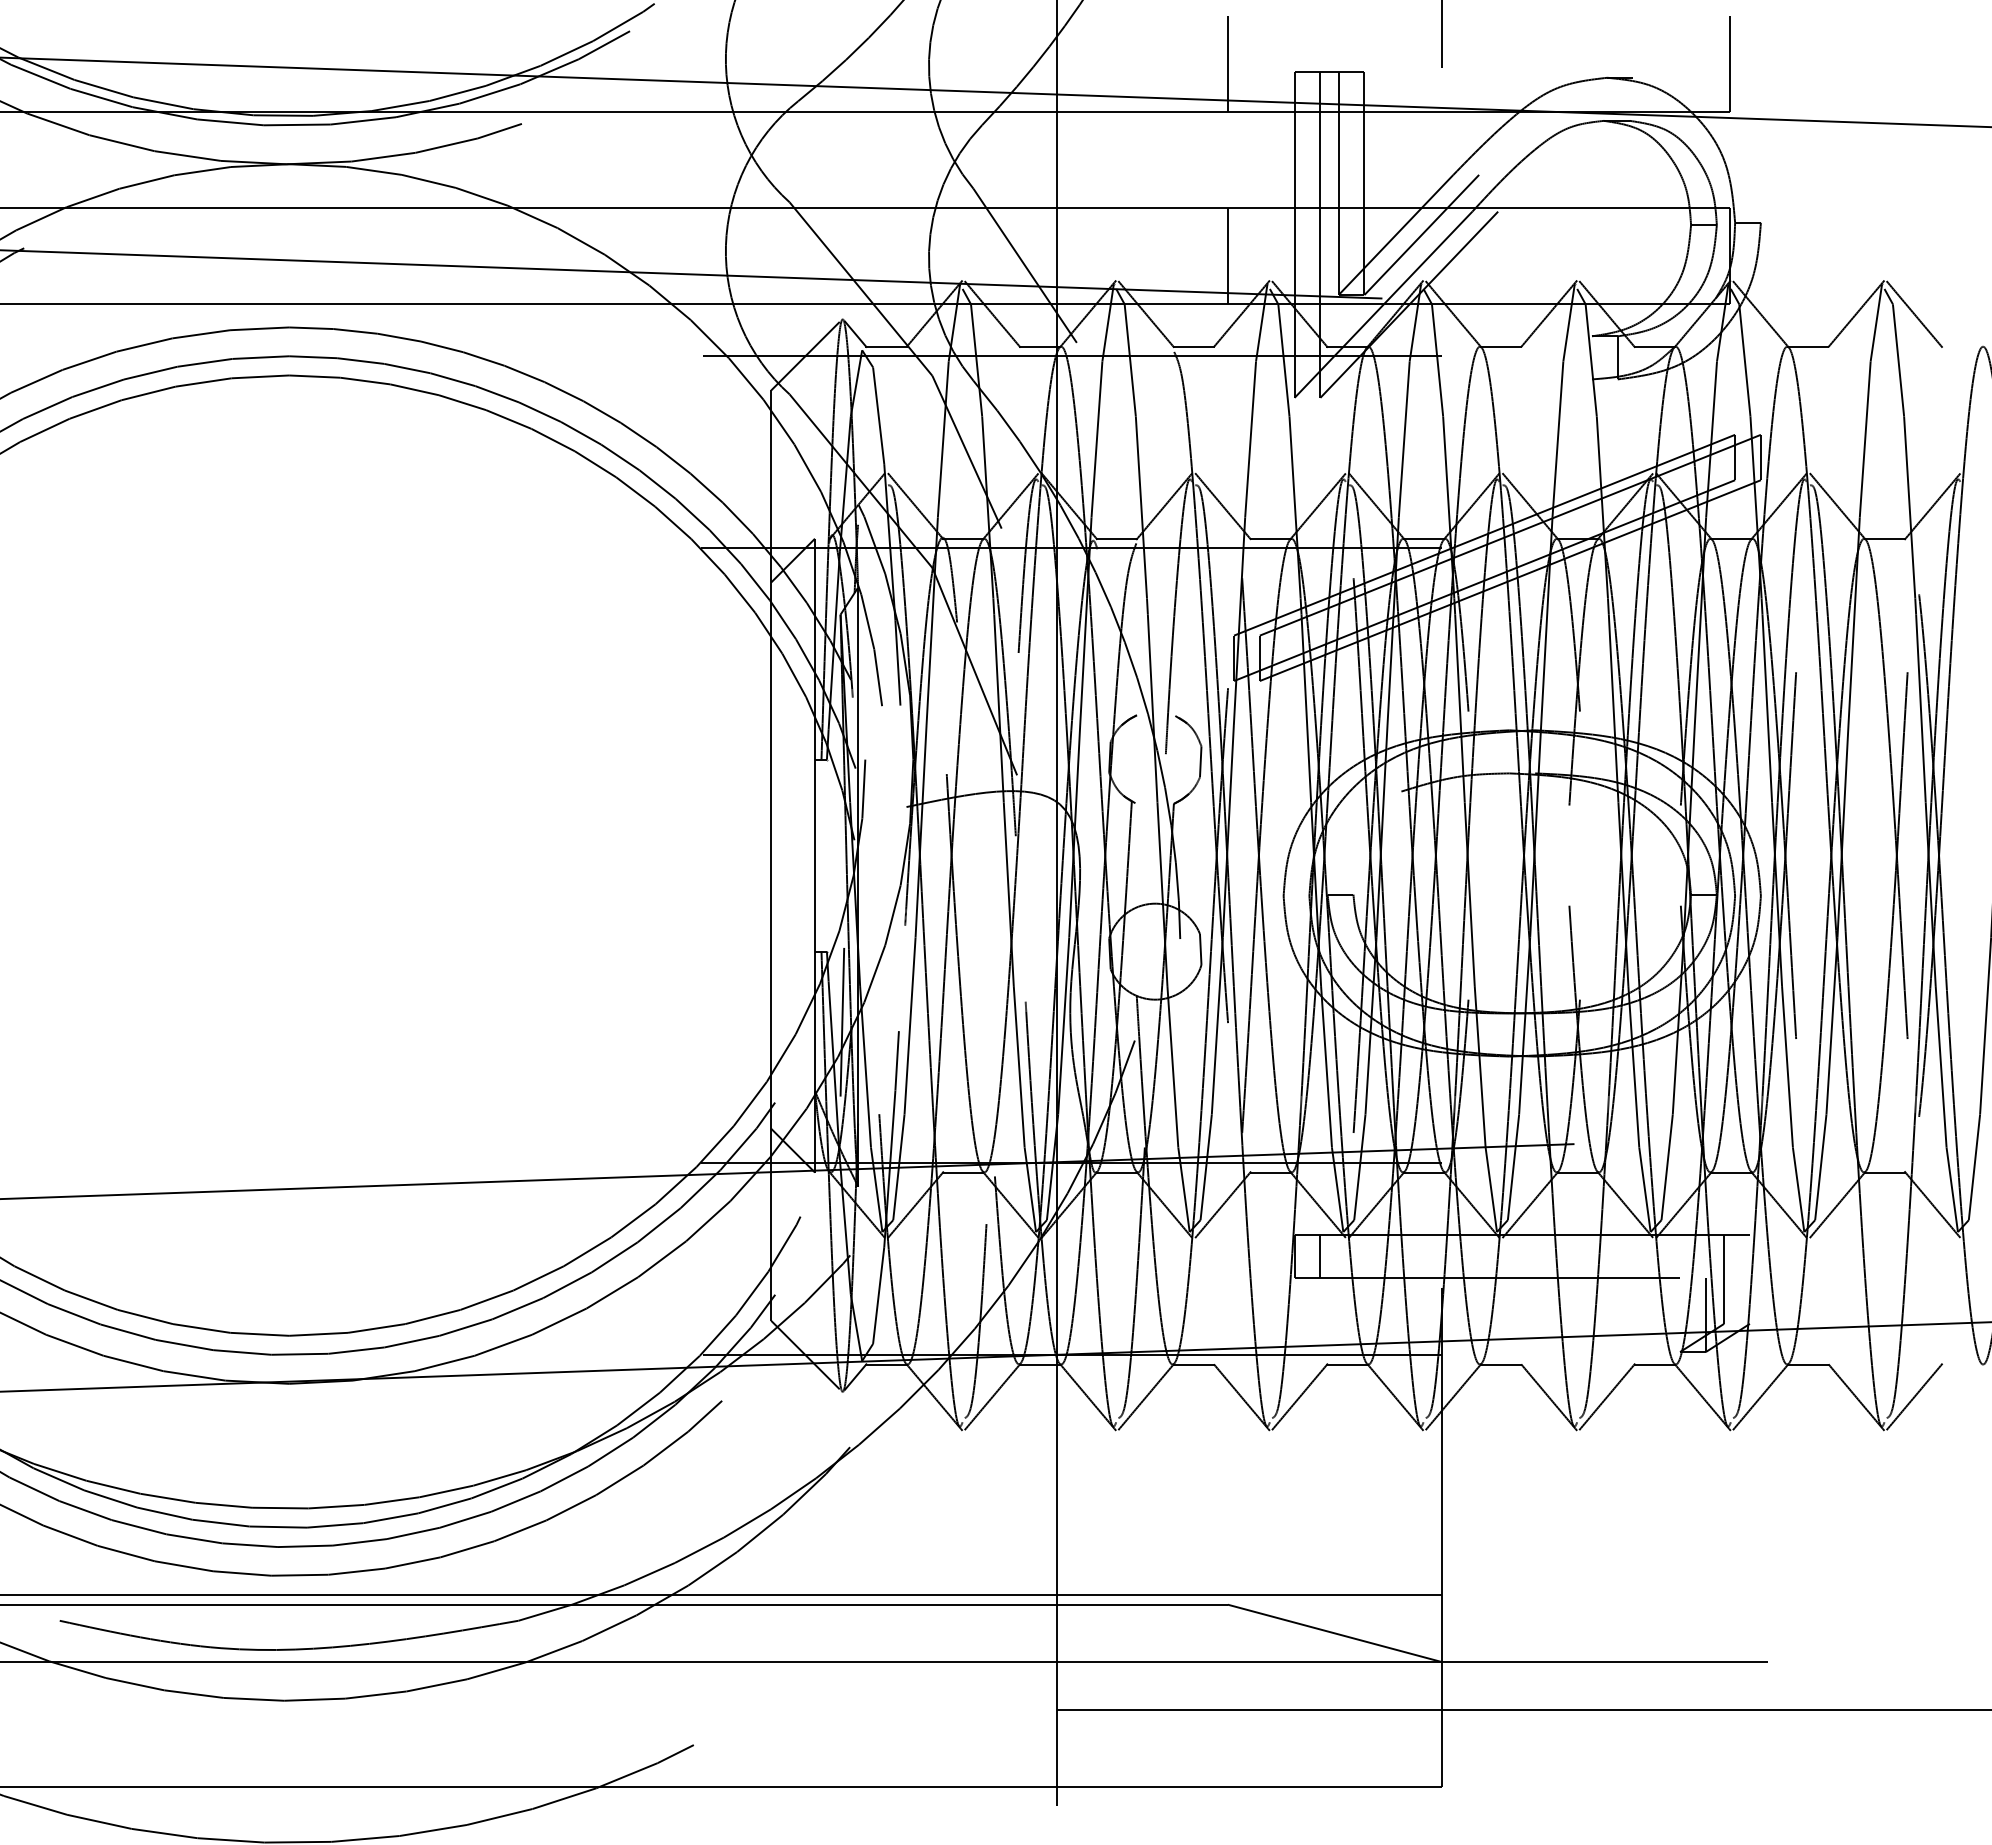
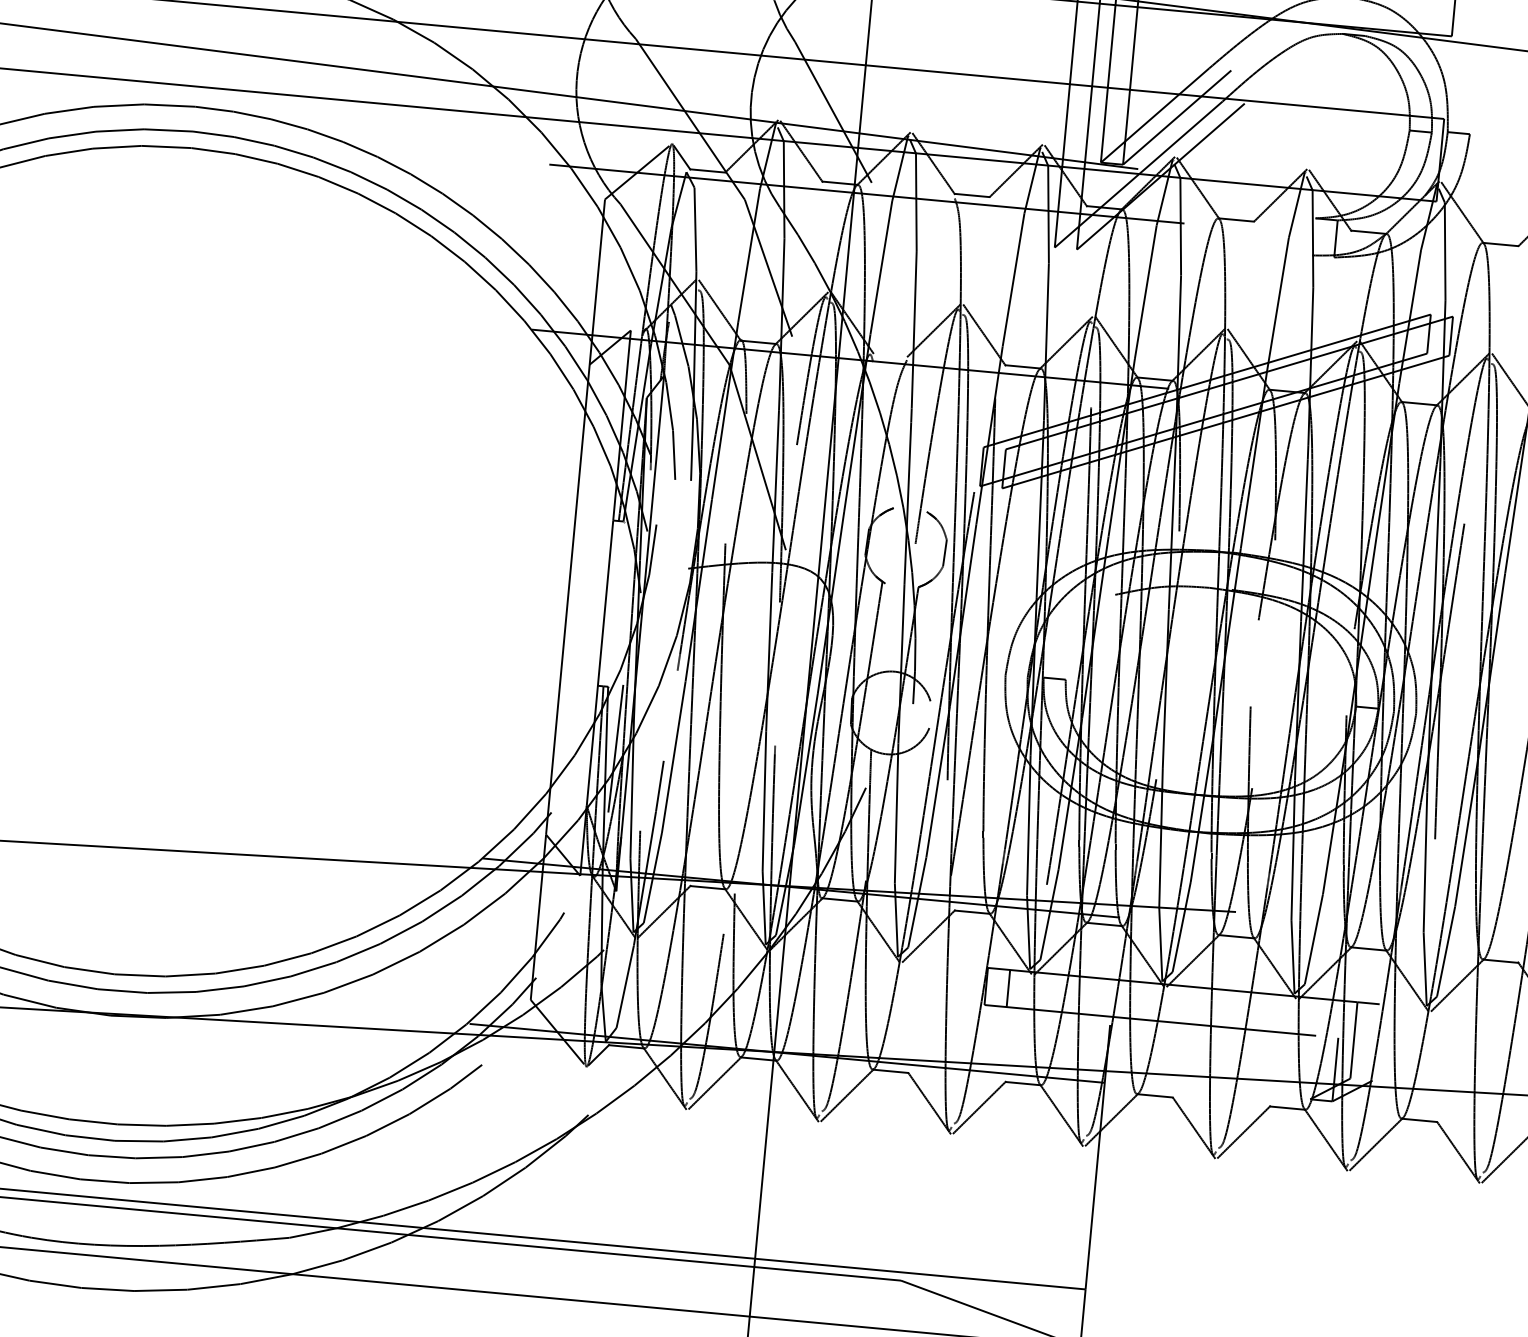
line: (1227, 256) -> (1008, 120), removed
line: (1116, 538) -> (890, 354), removed
line: (1200, 948) -> (929, 713), removed

